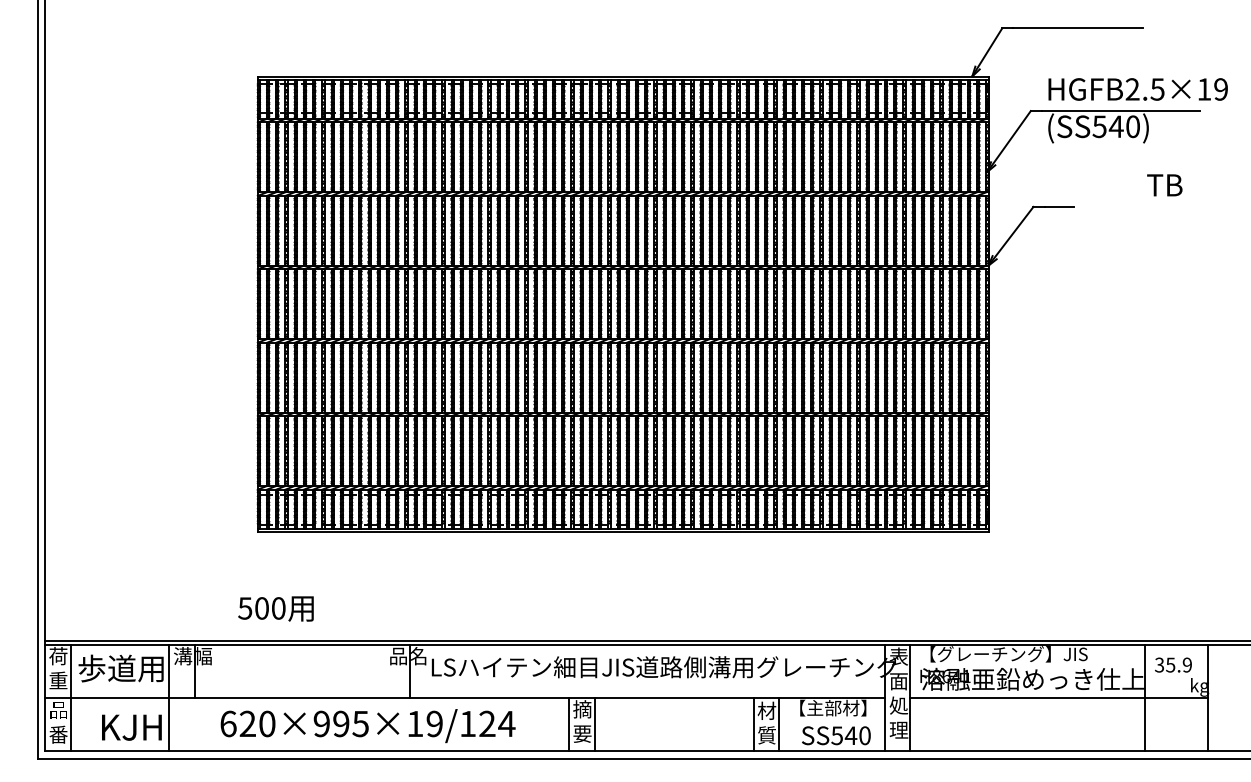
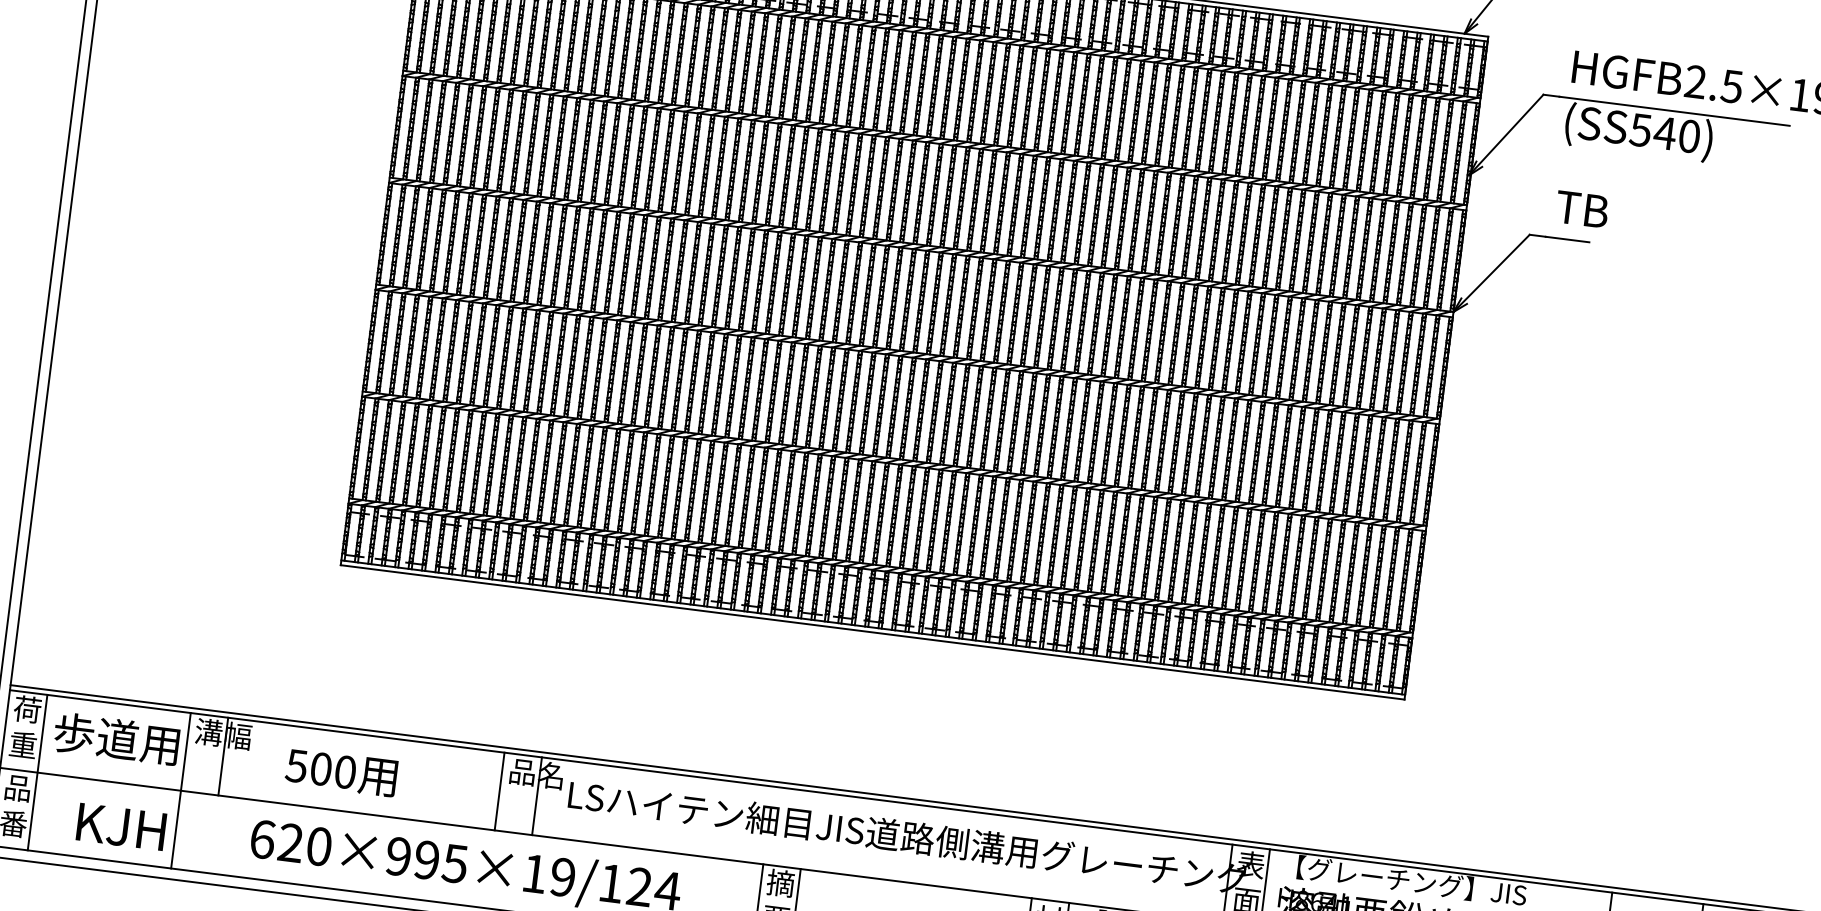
text: (1164, 185) -> (1581, 209), moved
text: (275, 608) -> (340, 771), moved
line: (384, 671) -> (499, 791), added

